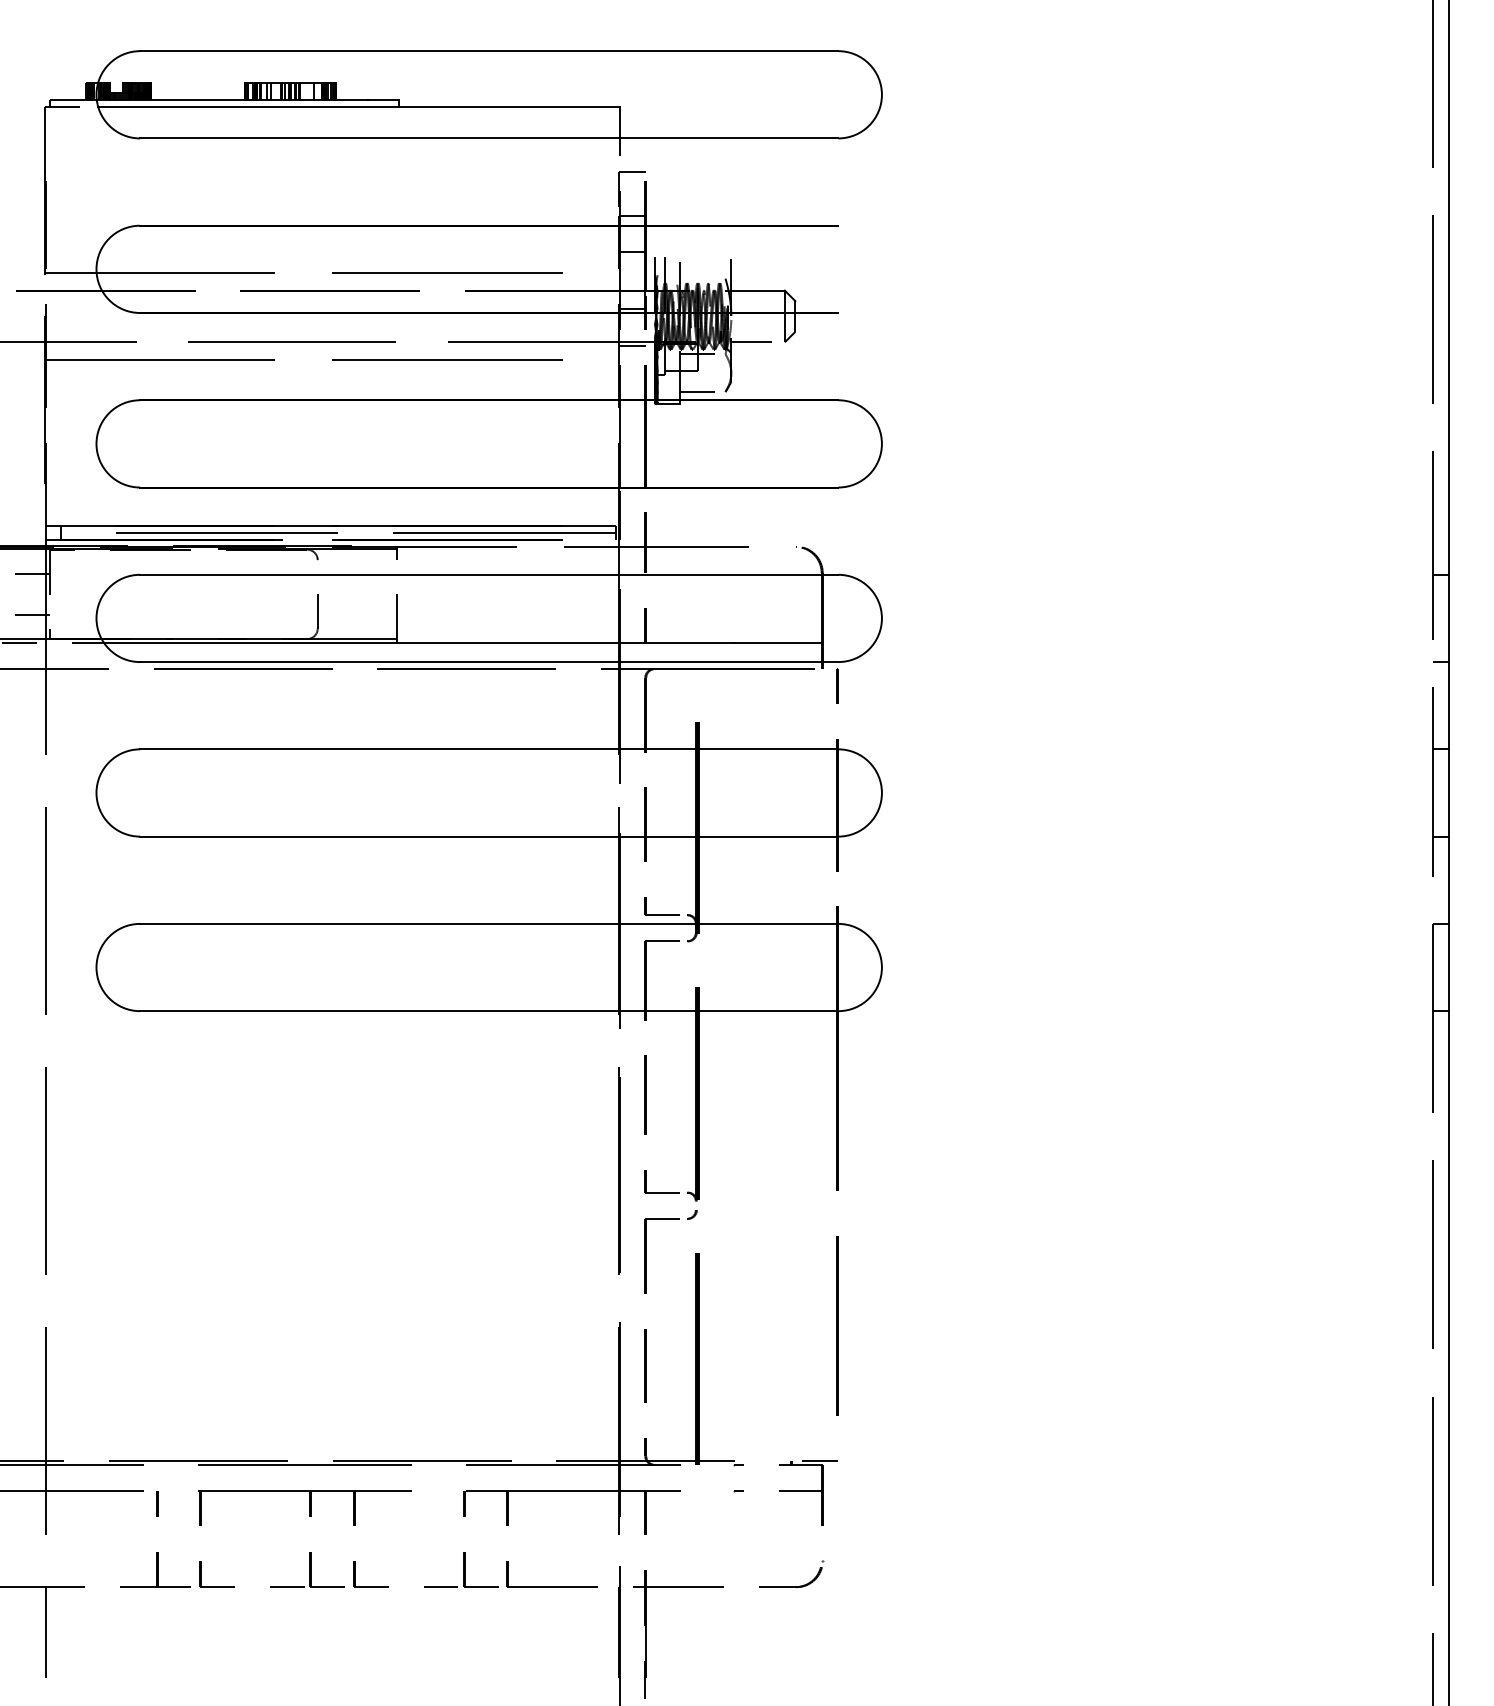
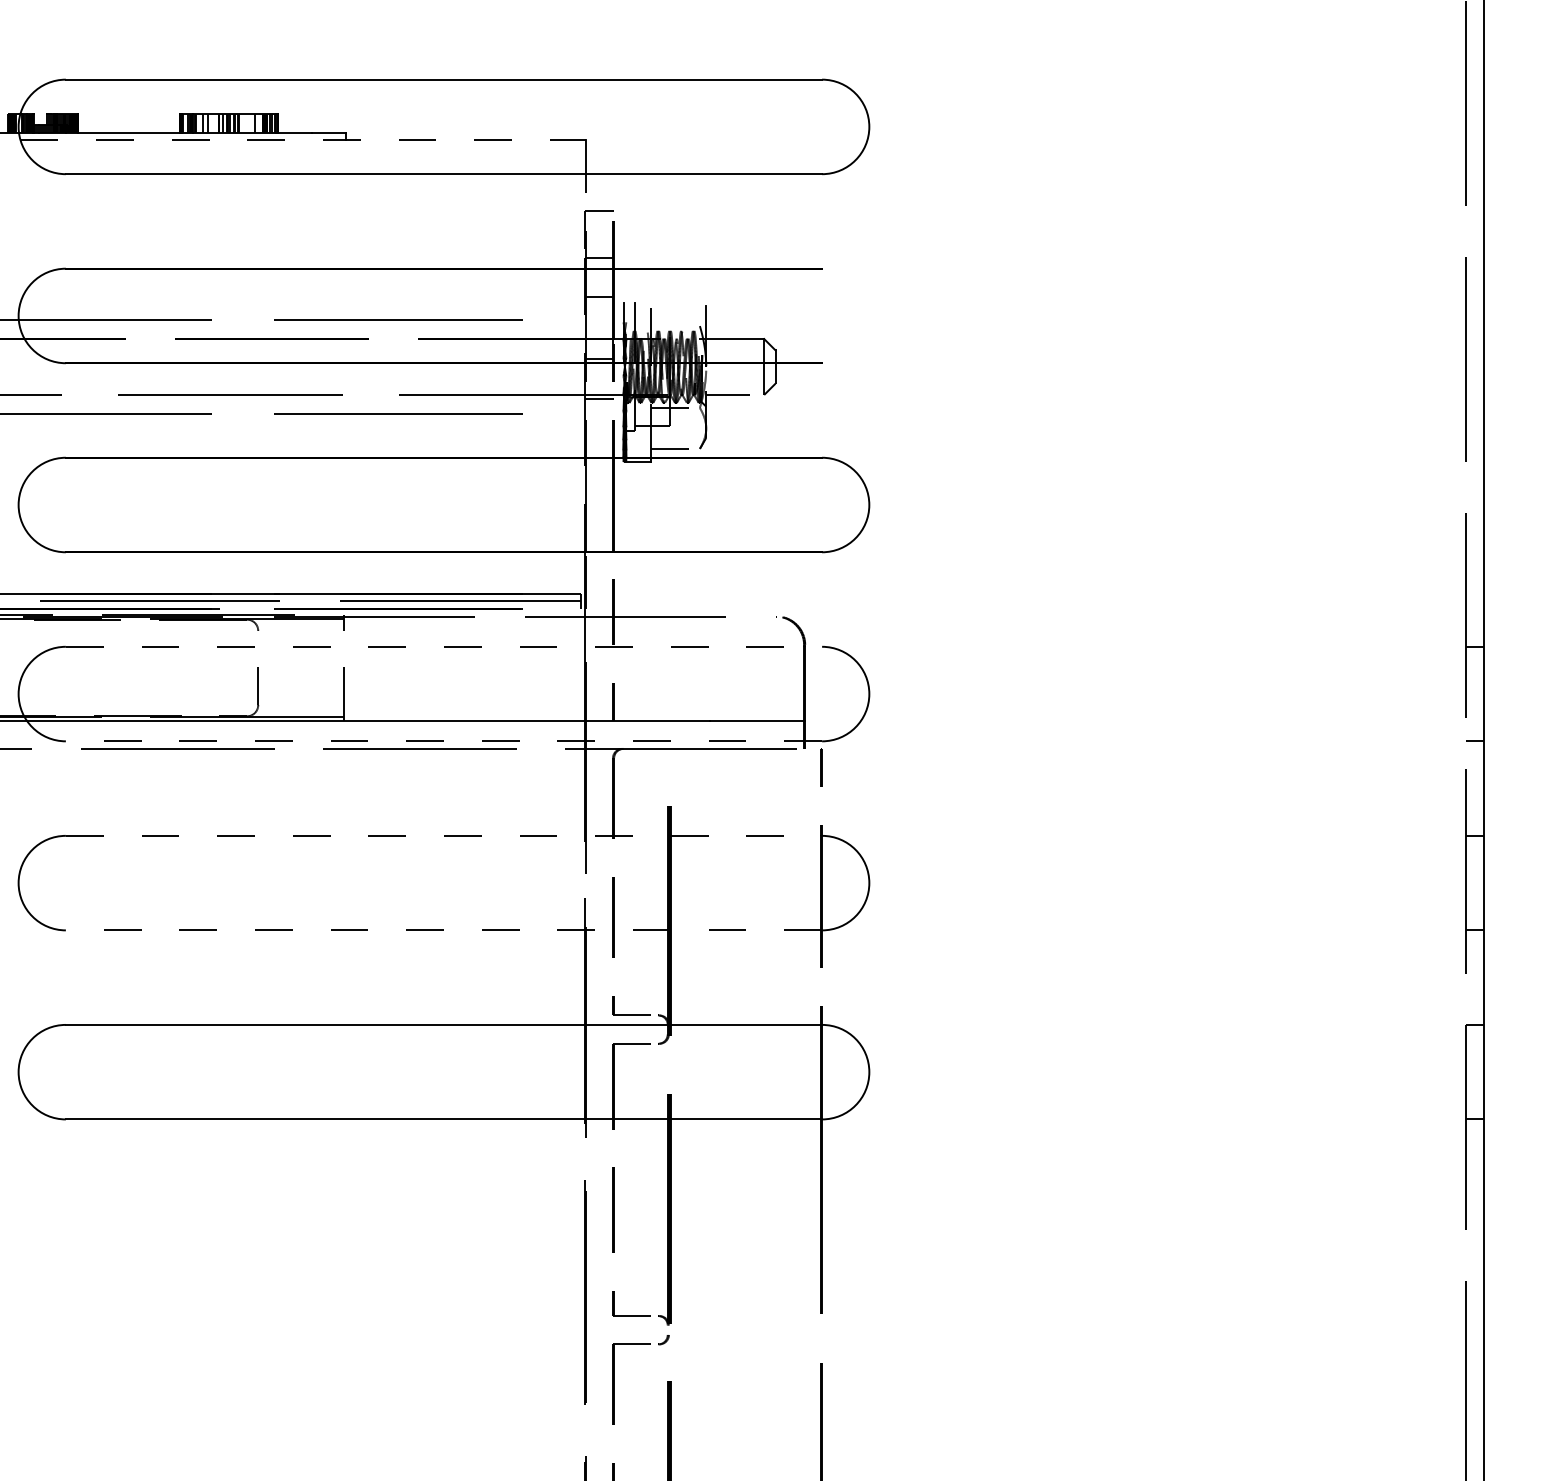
line: (359, 107) -> (303, 140), solid -> dashed
line: (489, 574) -> (444, 646), solid -> dashed
line: (488, 662) -> (443, 741), solid -> dashed
line: (489, 749) -> (444, 836), solid -> dashed
line: (488, 836) -> (443, 930), solid -> dashed

